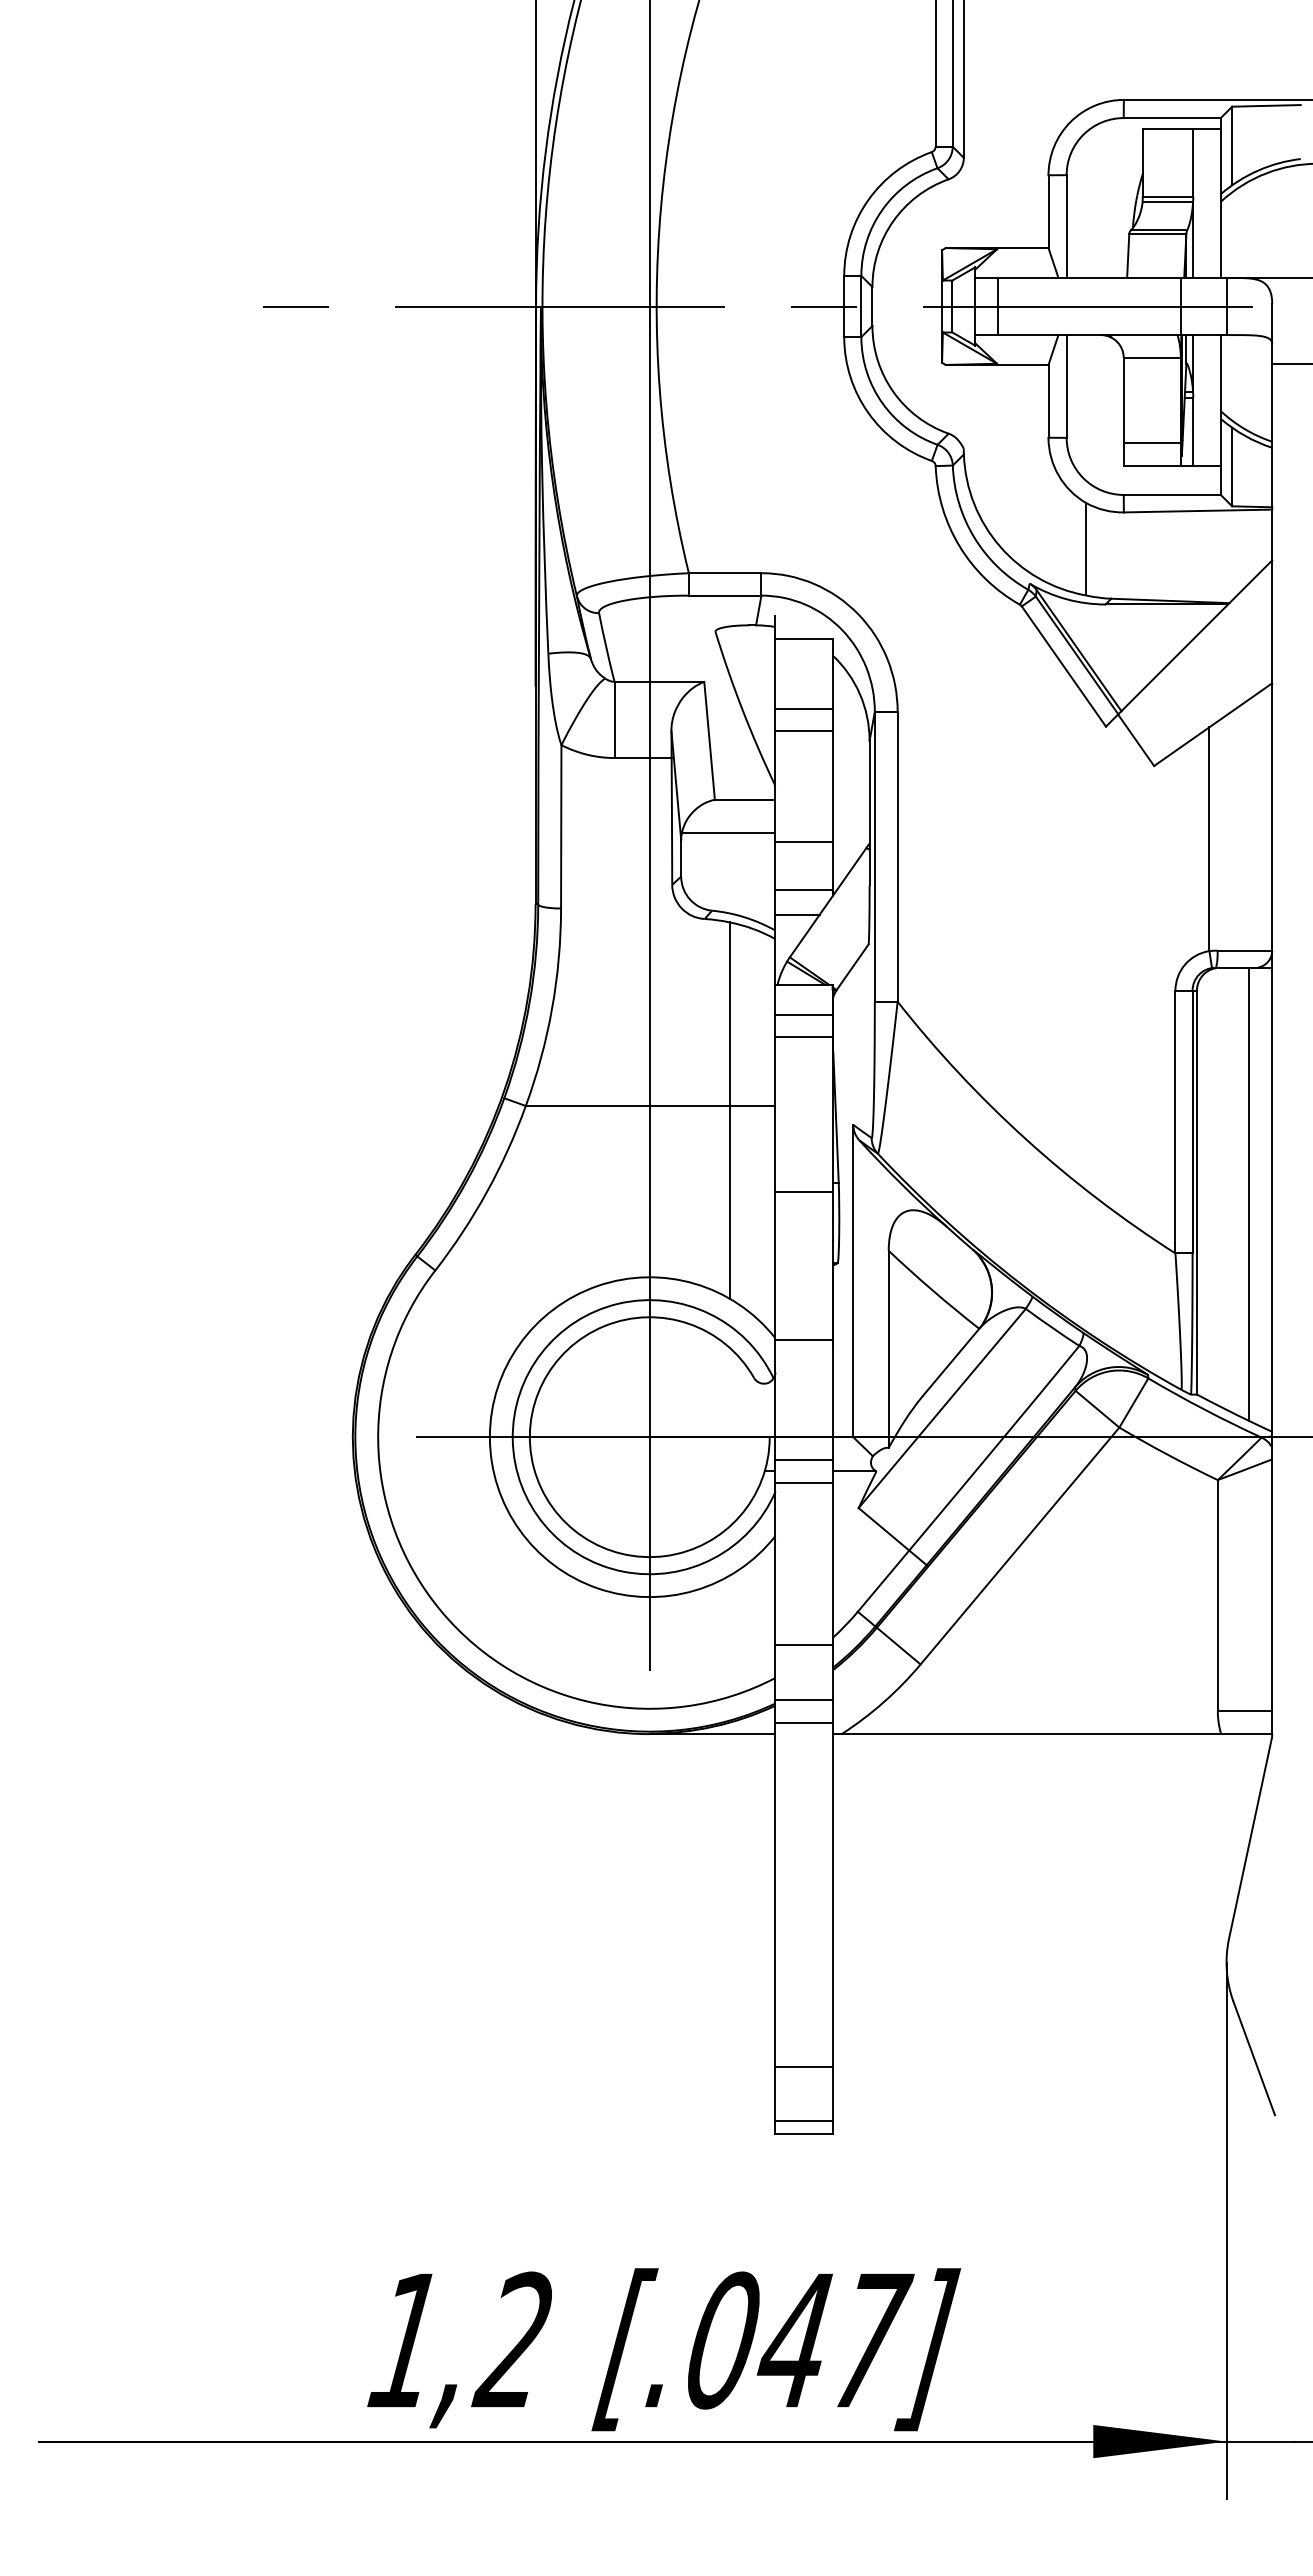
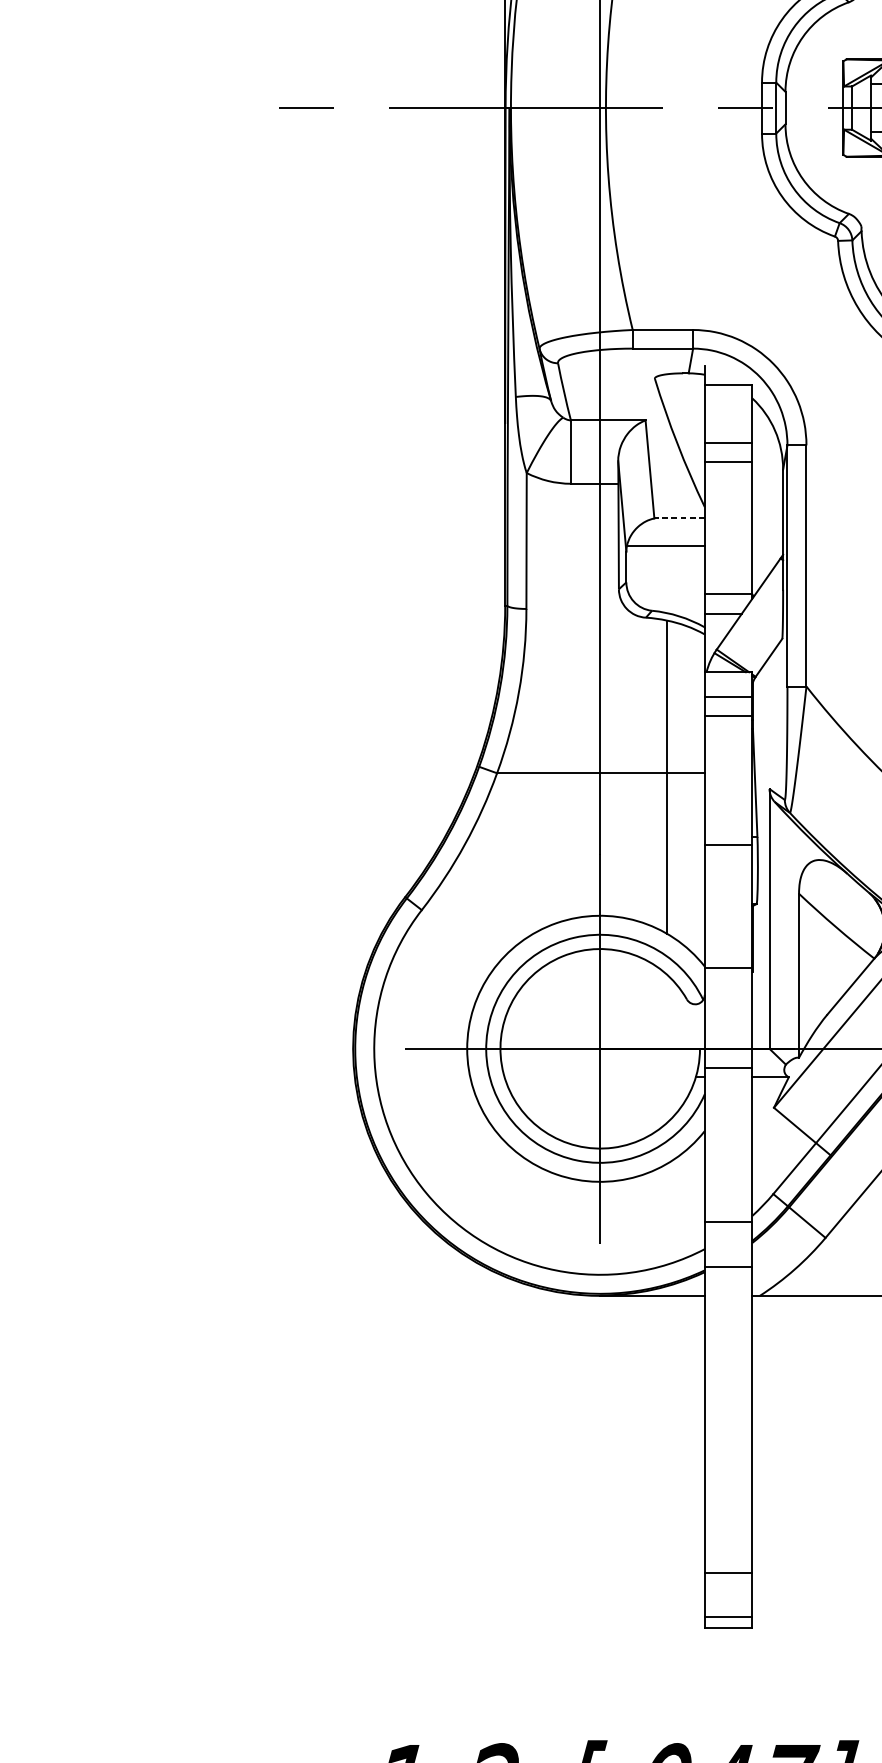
line: (744, 799) -> (679, 518), solid -> dashed
line: (803, 841) -> (728, 553), removed
line: (803, 1482) -> (728, 1086), removed
line: (803, 1722) -> (728, 1286), removed

